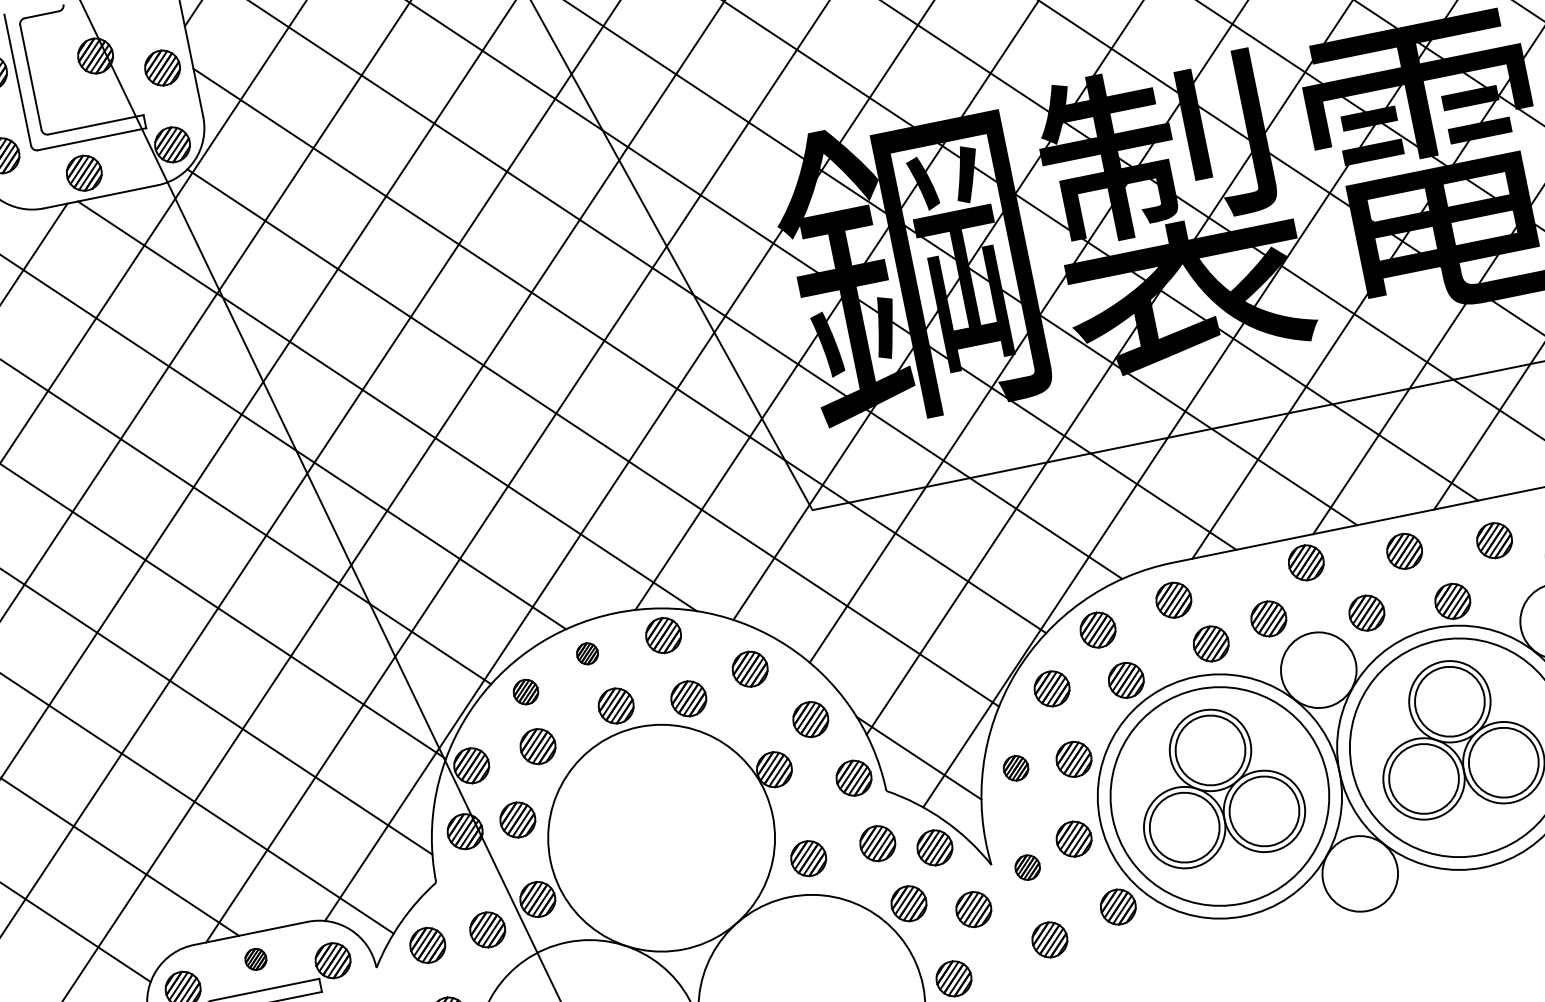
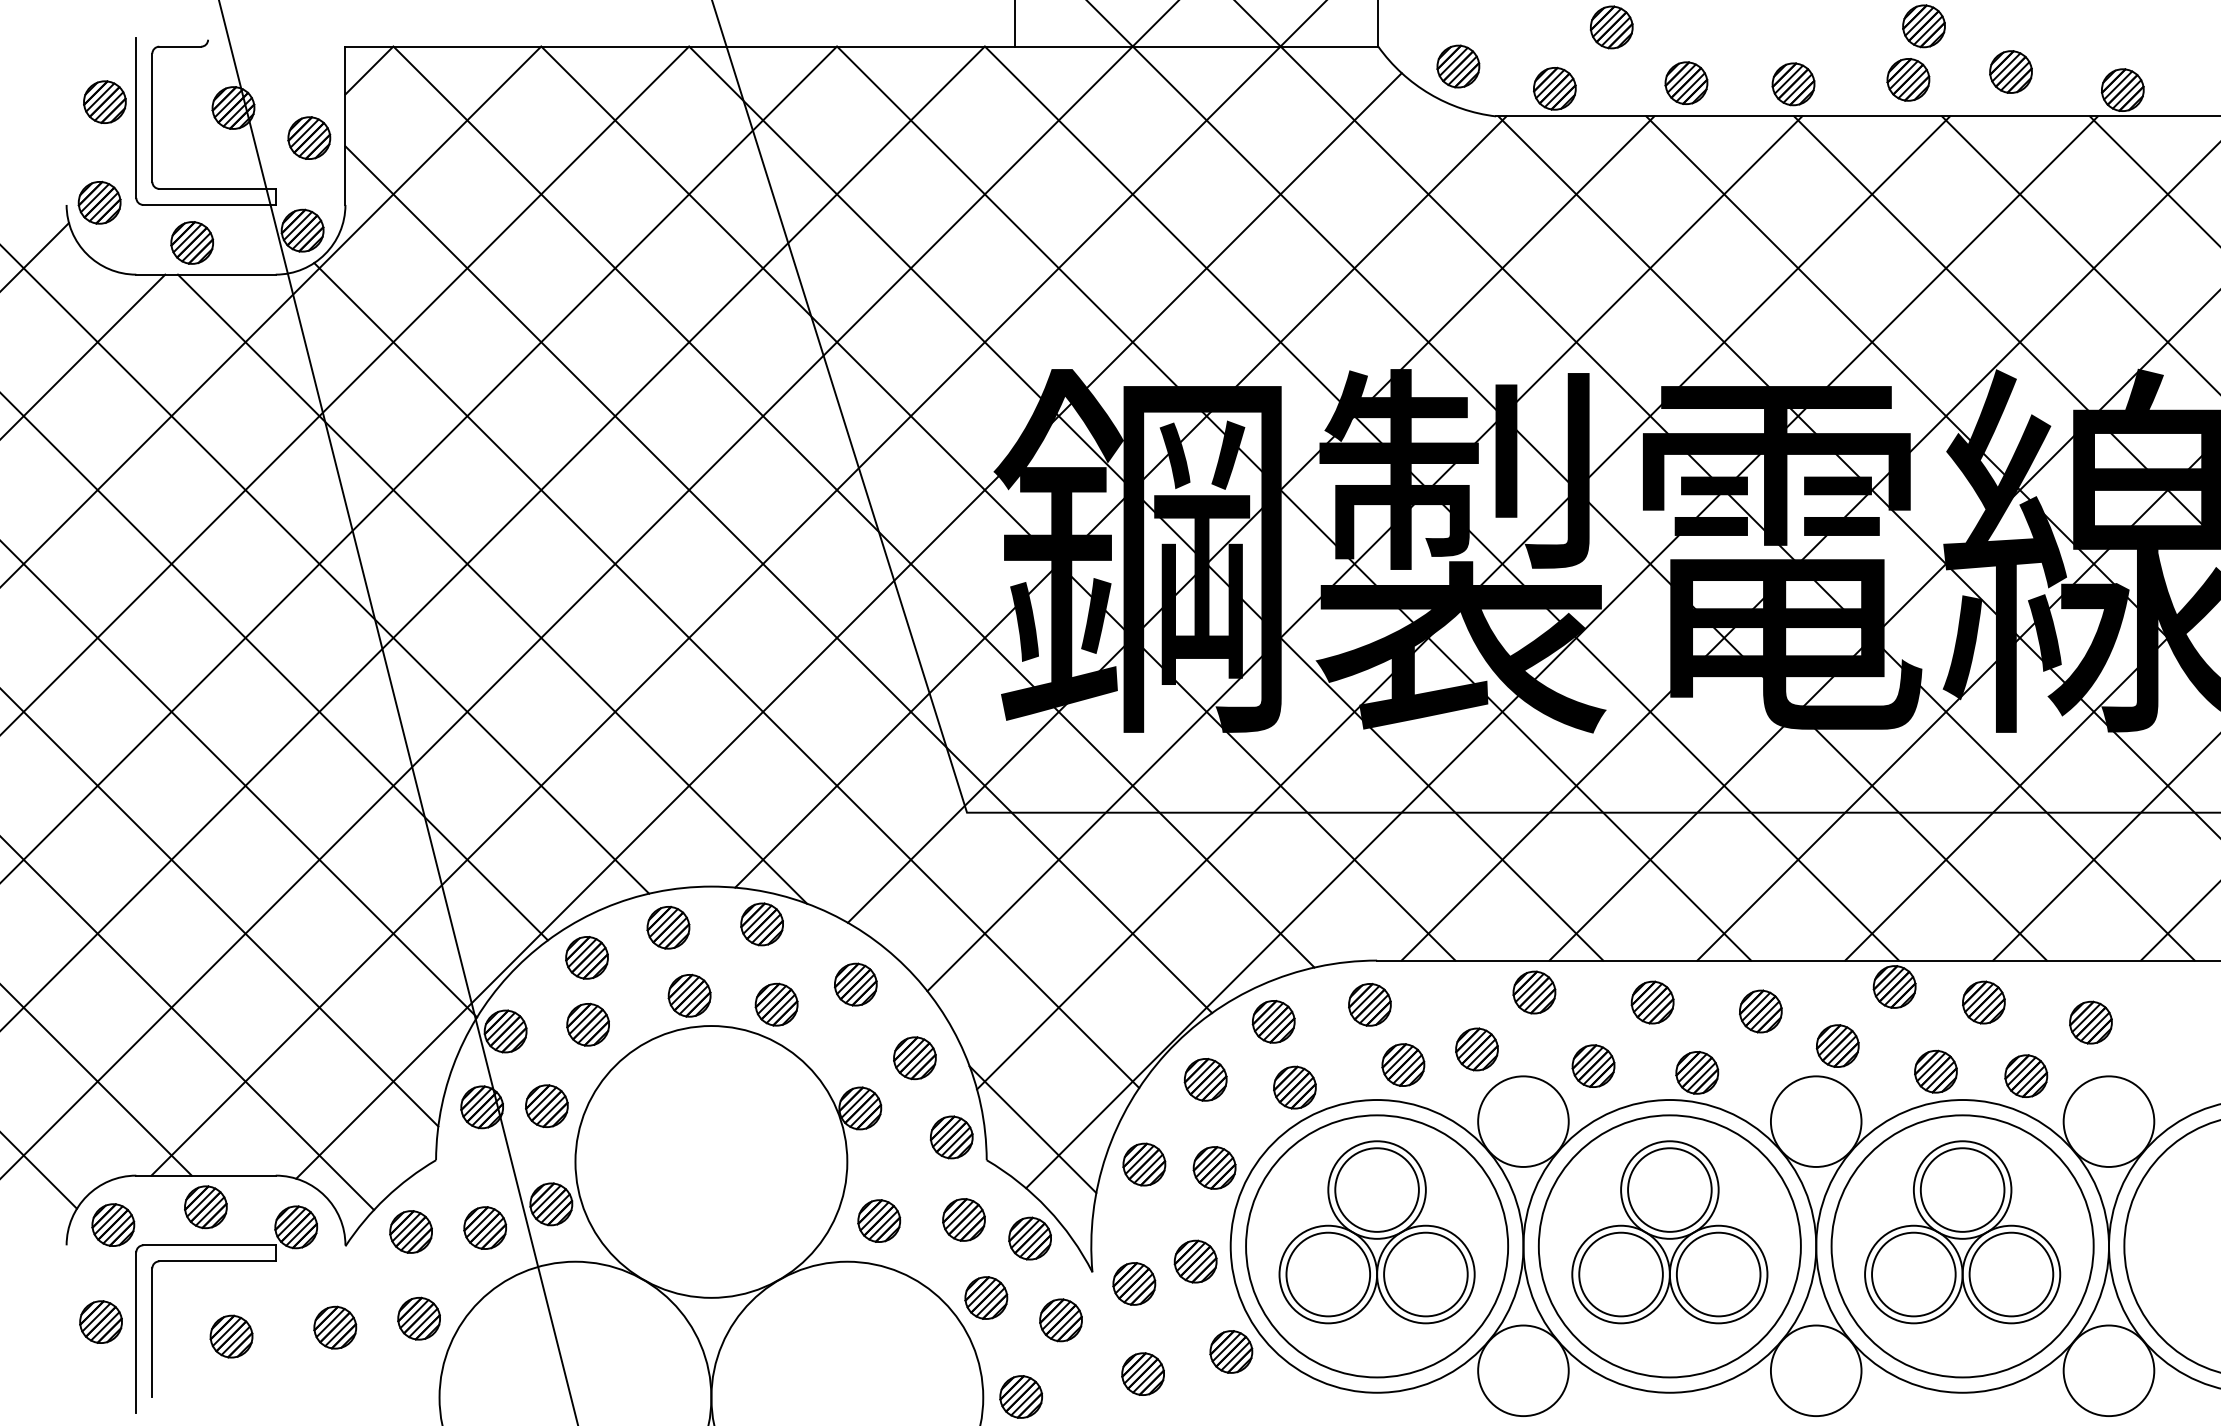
part: (587, 653) -> (668, 927), size x1.67
part: (525, 691) -> (586, 957), size x1.43
part: (1016, 768) -> (1144, 1164), size x1.43
part: (1027, 867) -> (1134, 1283), size x1.43
part: (255, 959) -> (205, 1207), size x1.67

